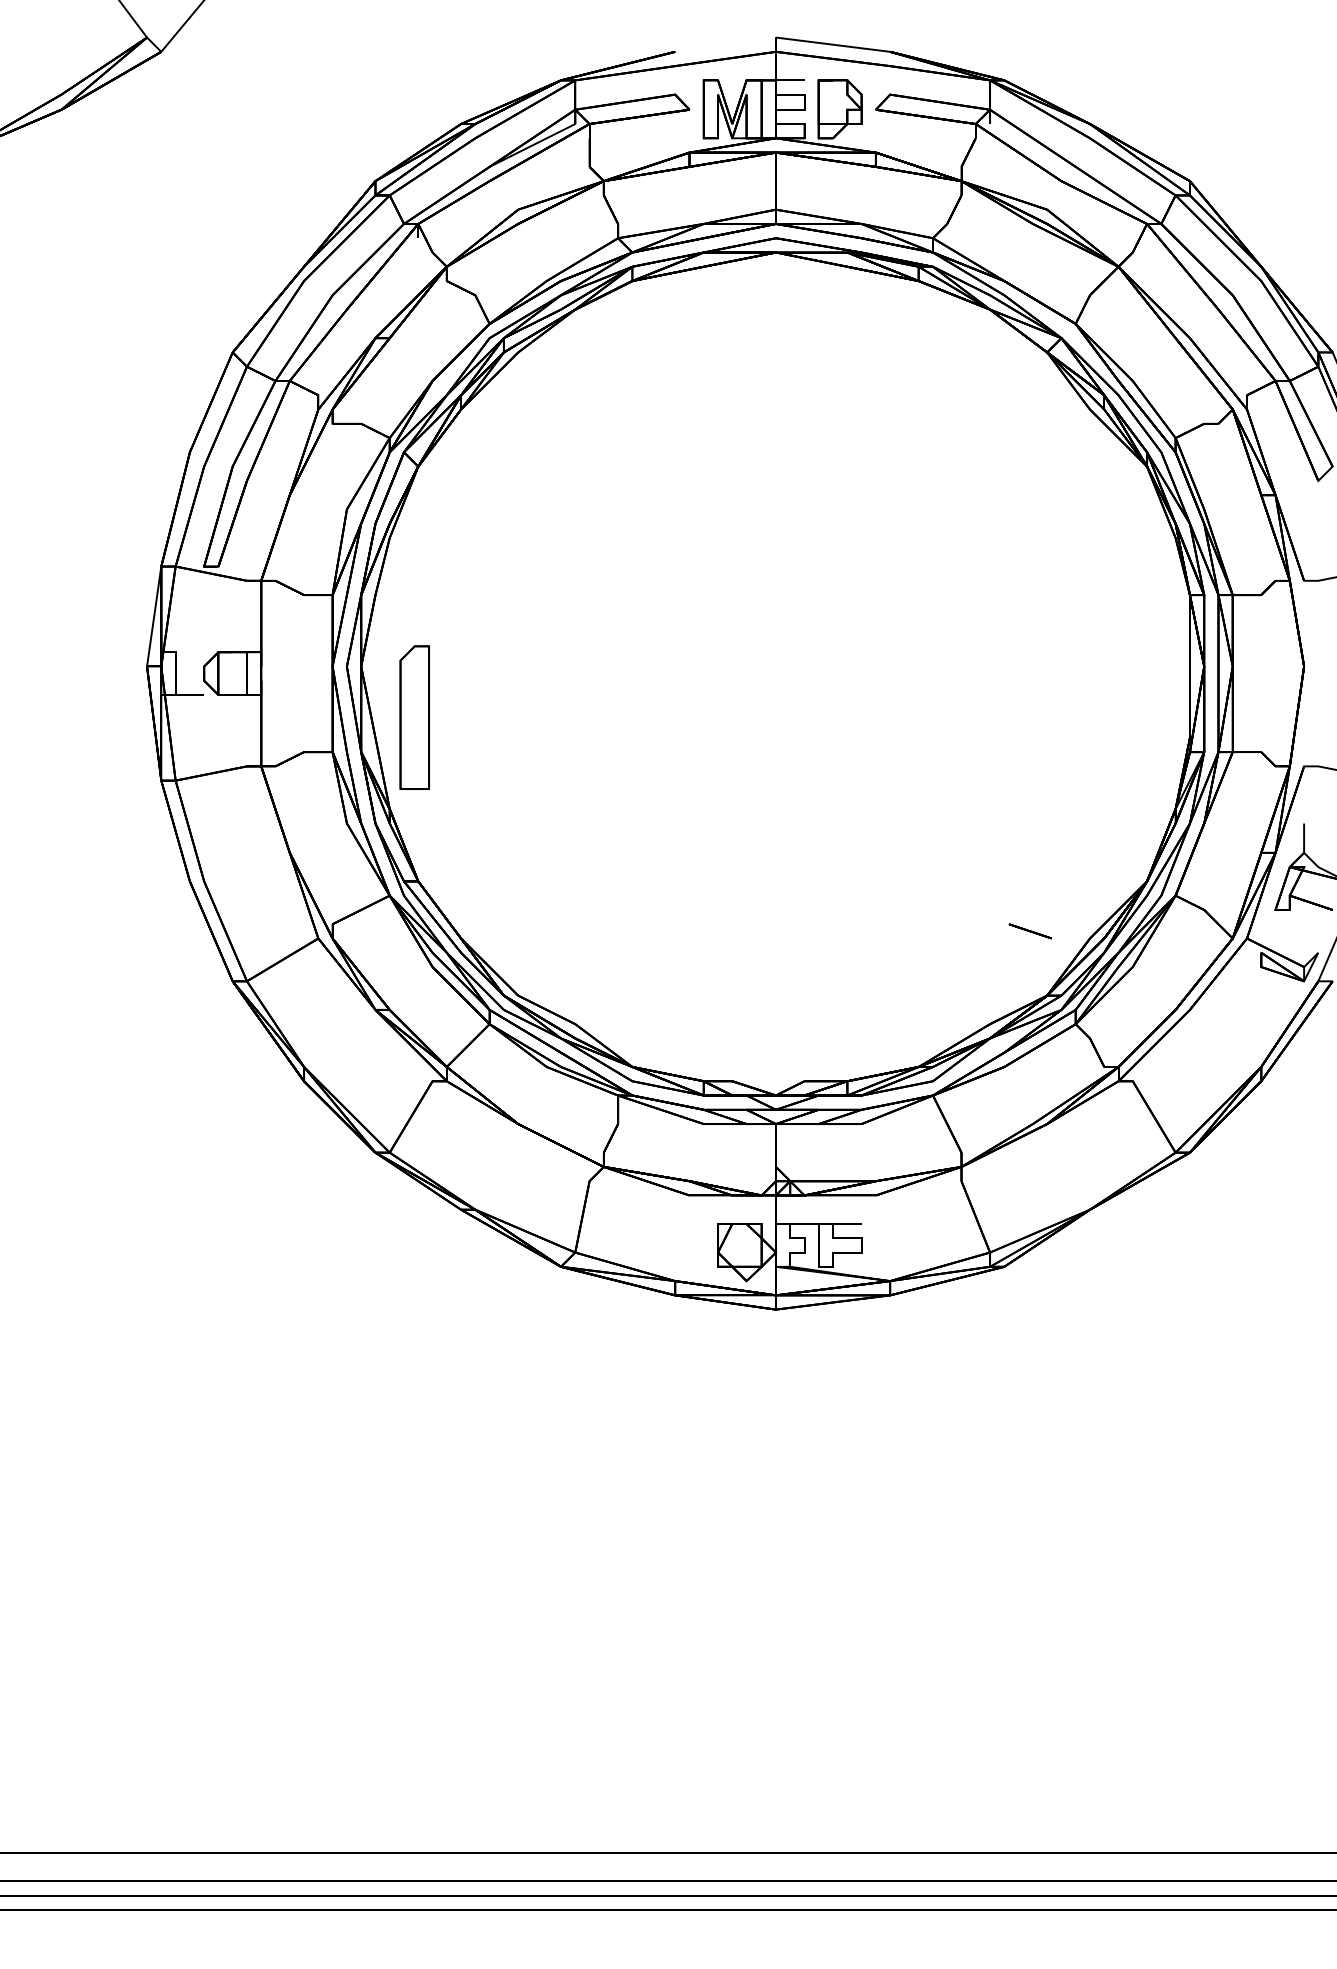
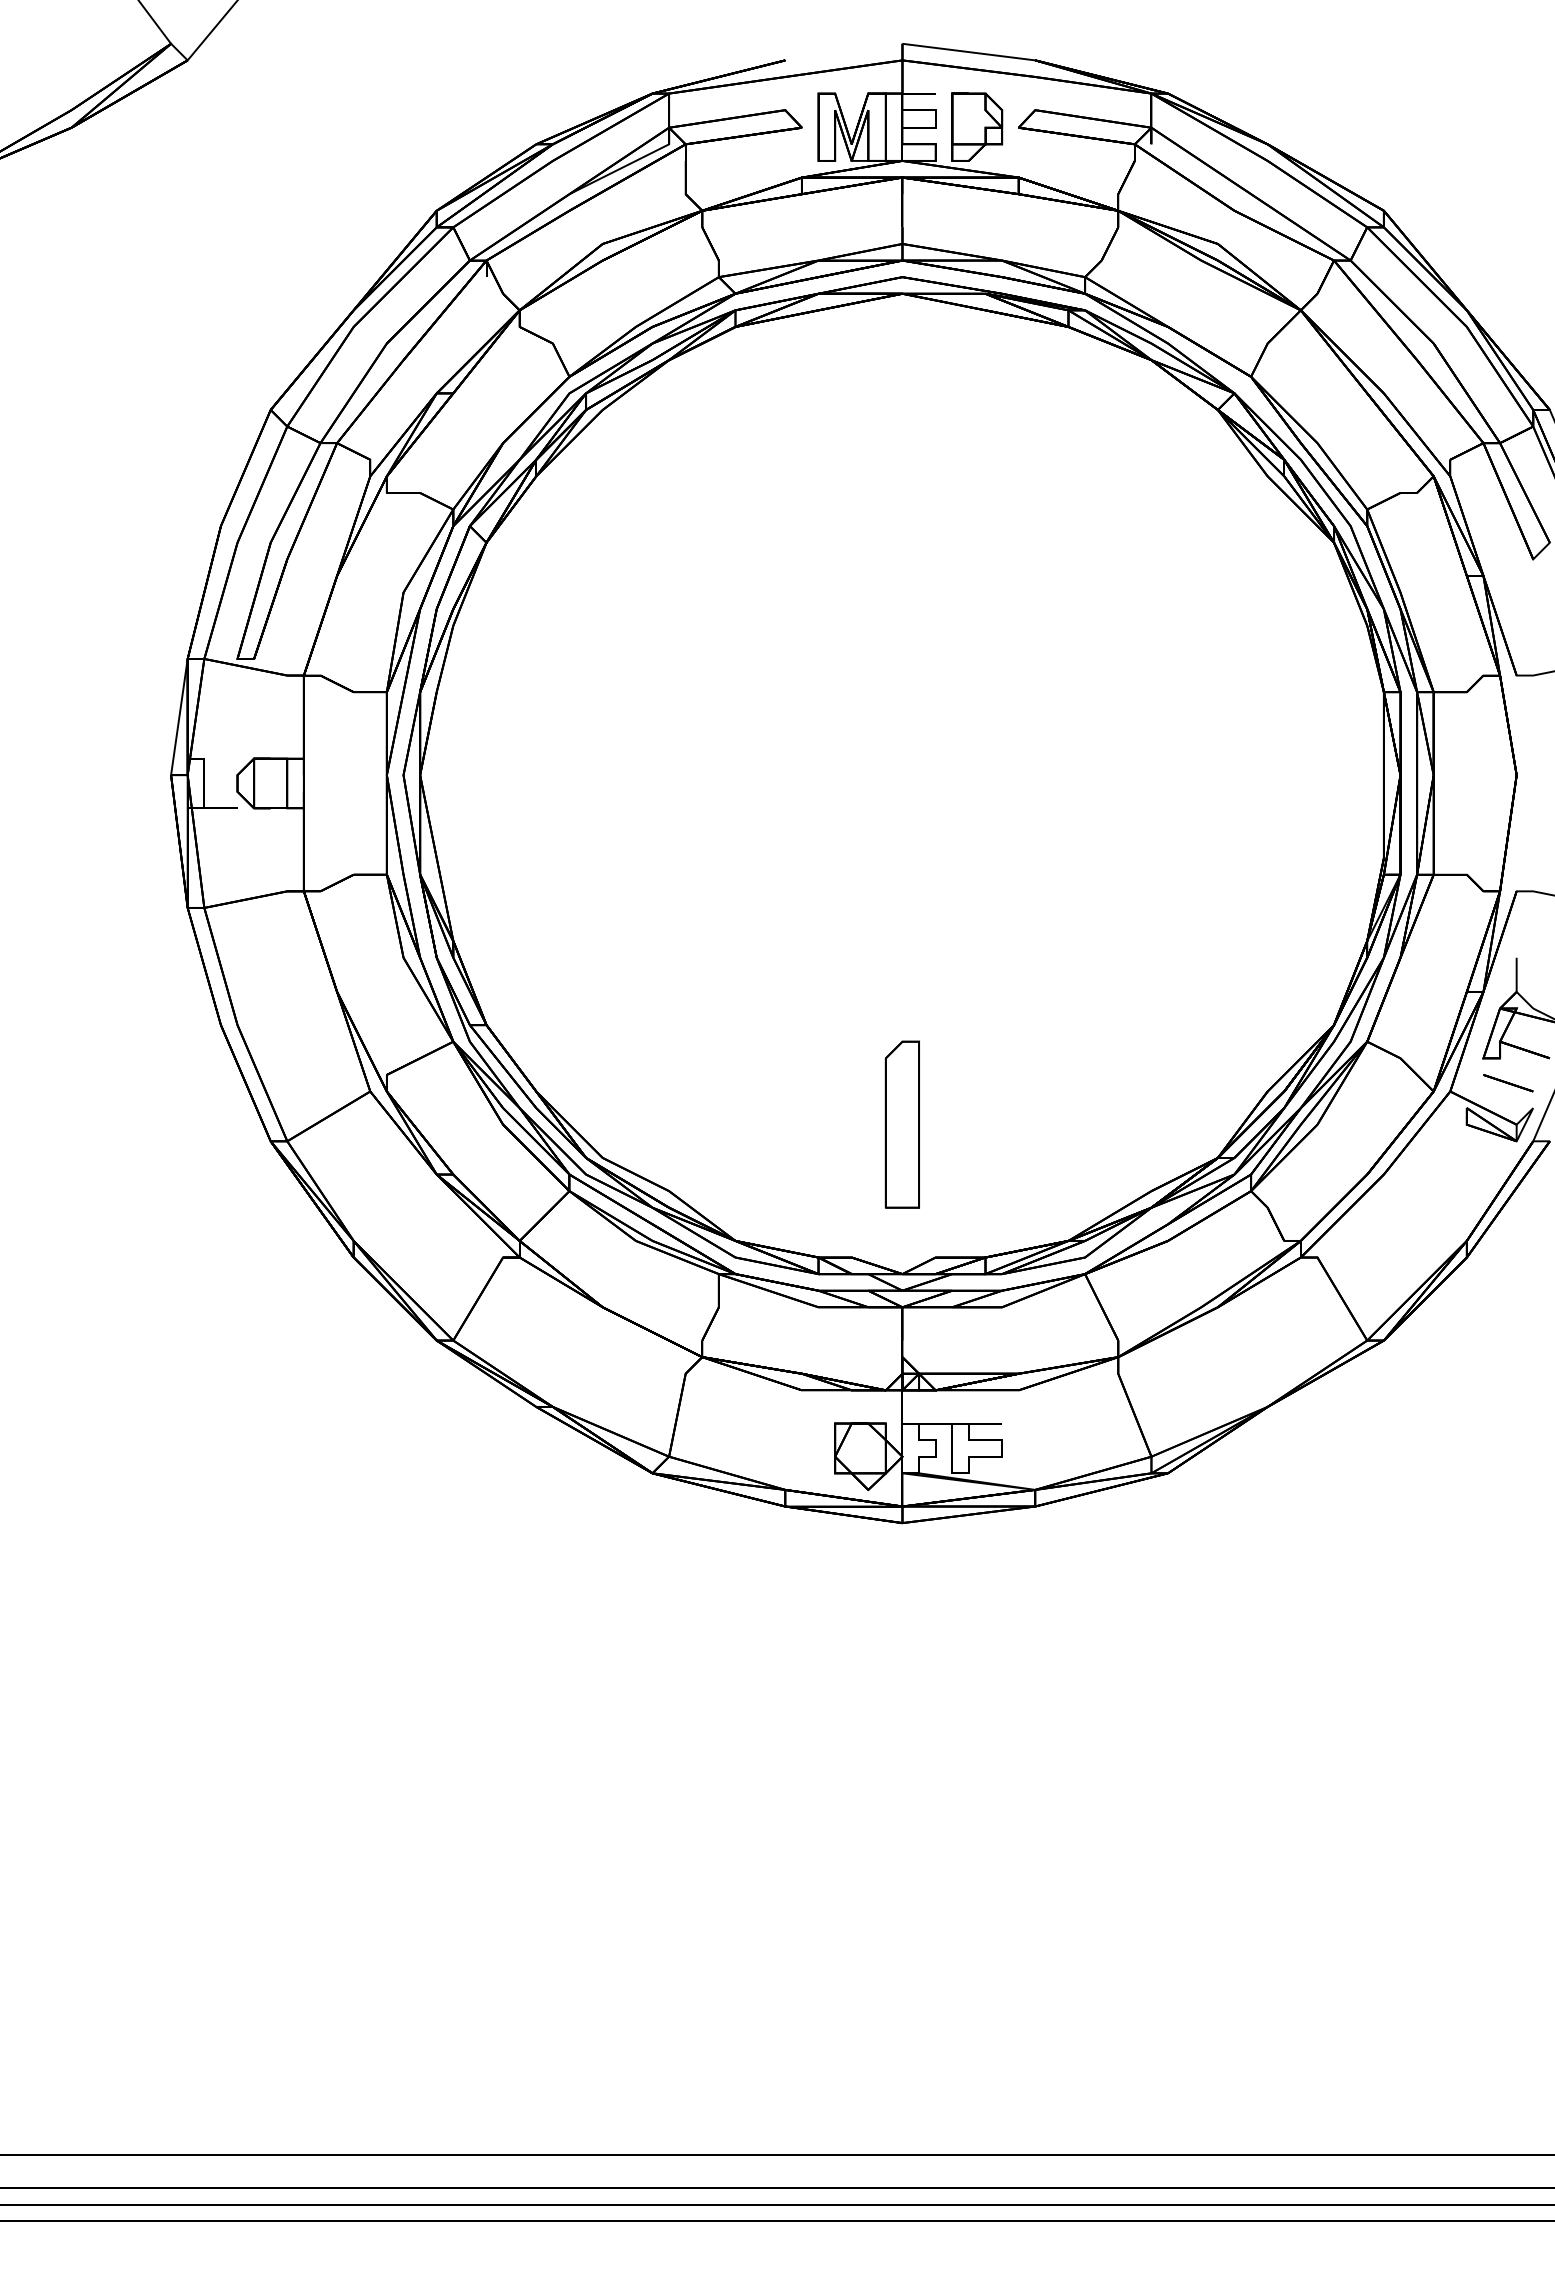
part: (413, 717) -> (901, 1124), moved
line: (1030, 931) -> (1508, 1083), moved

